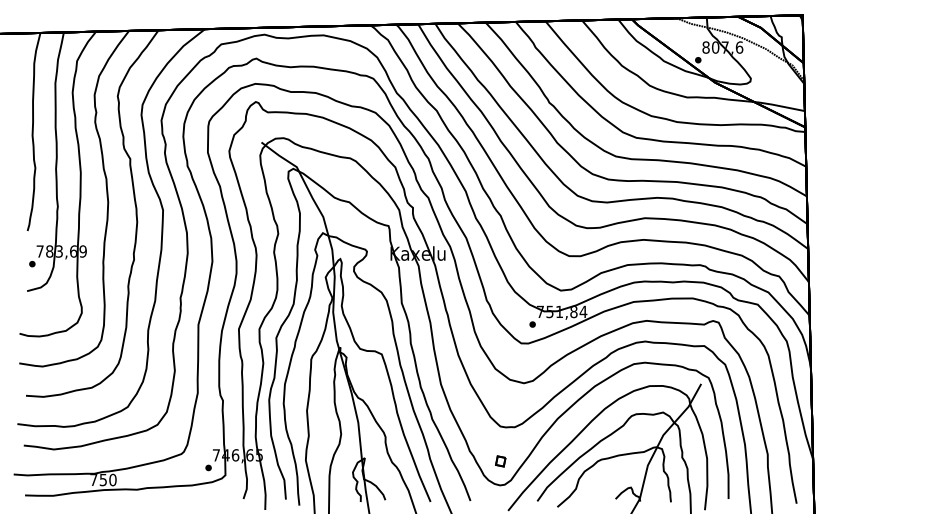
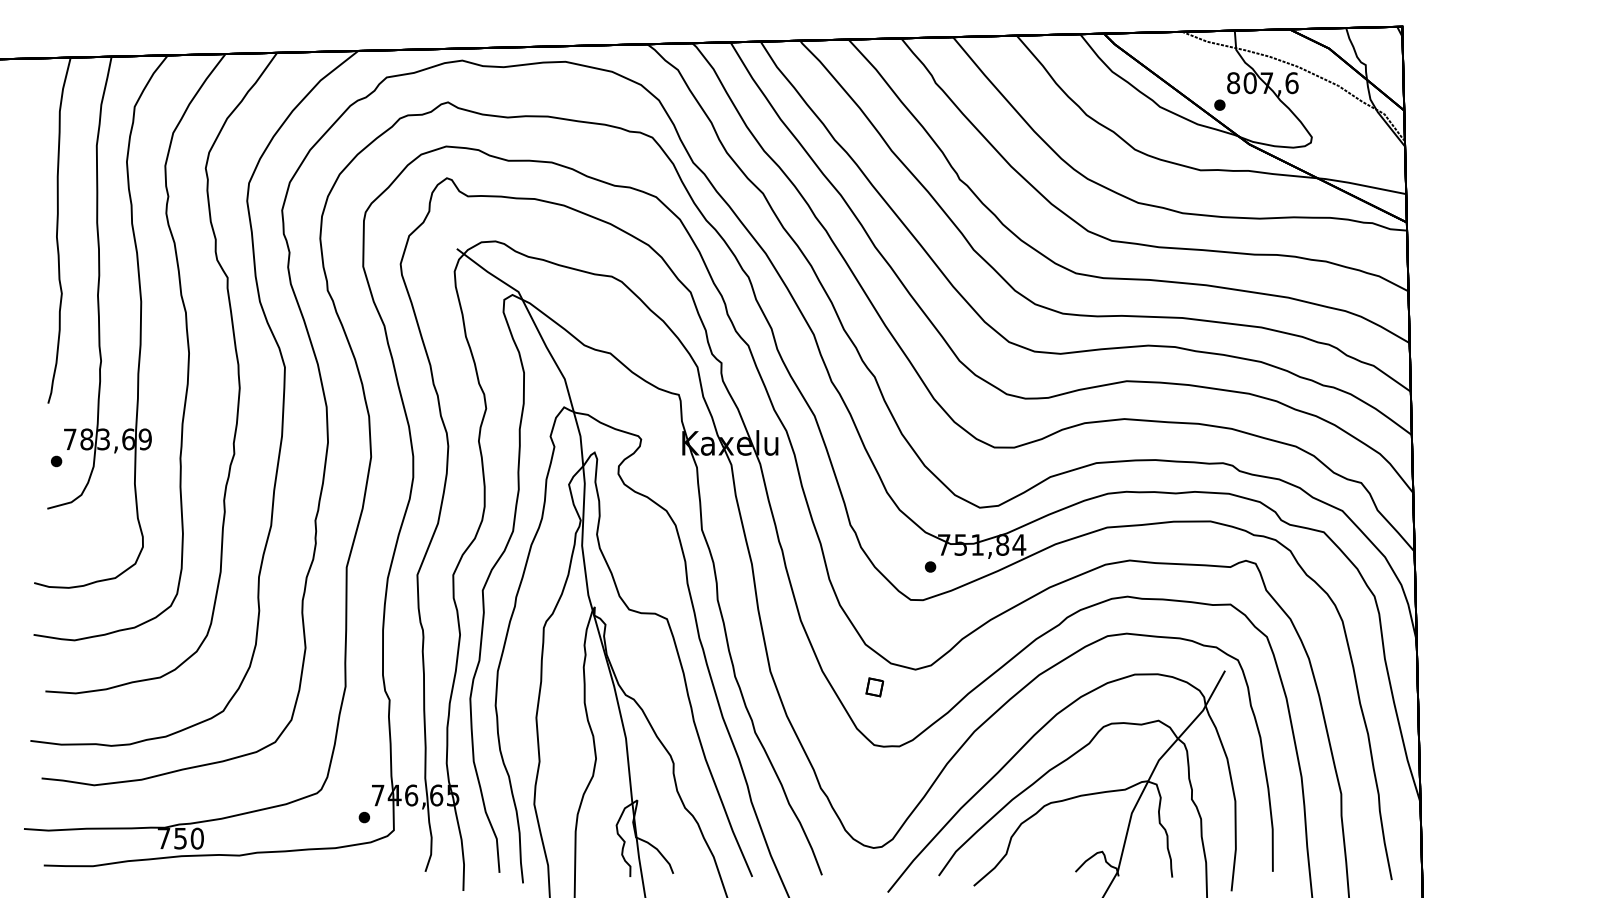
part: (500, 461) -> (874, 687), moved

